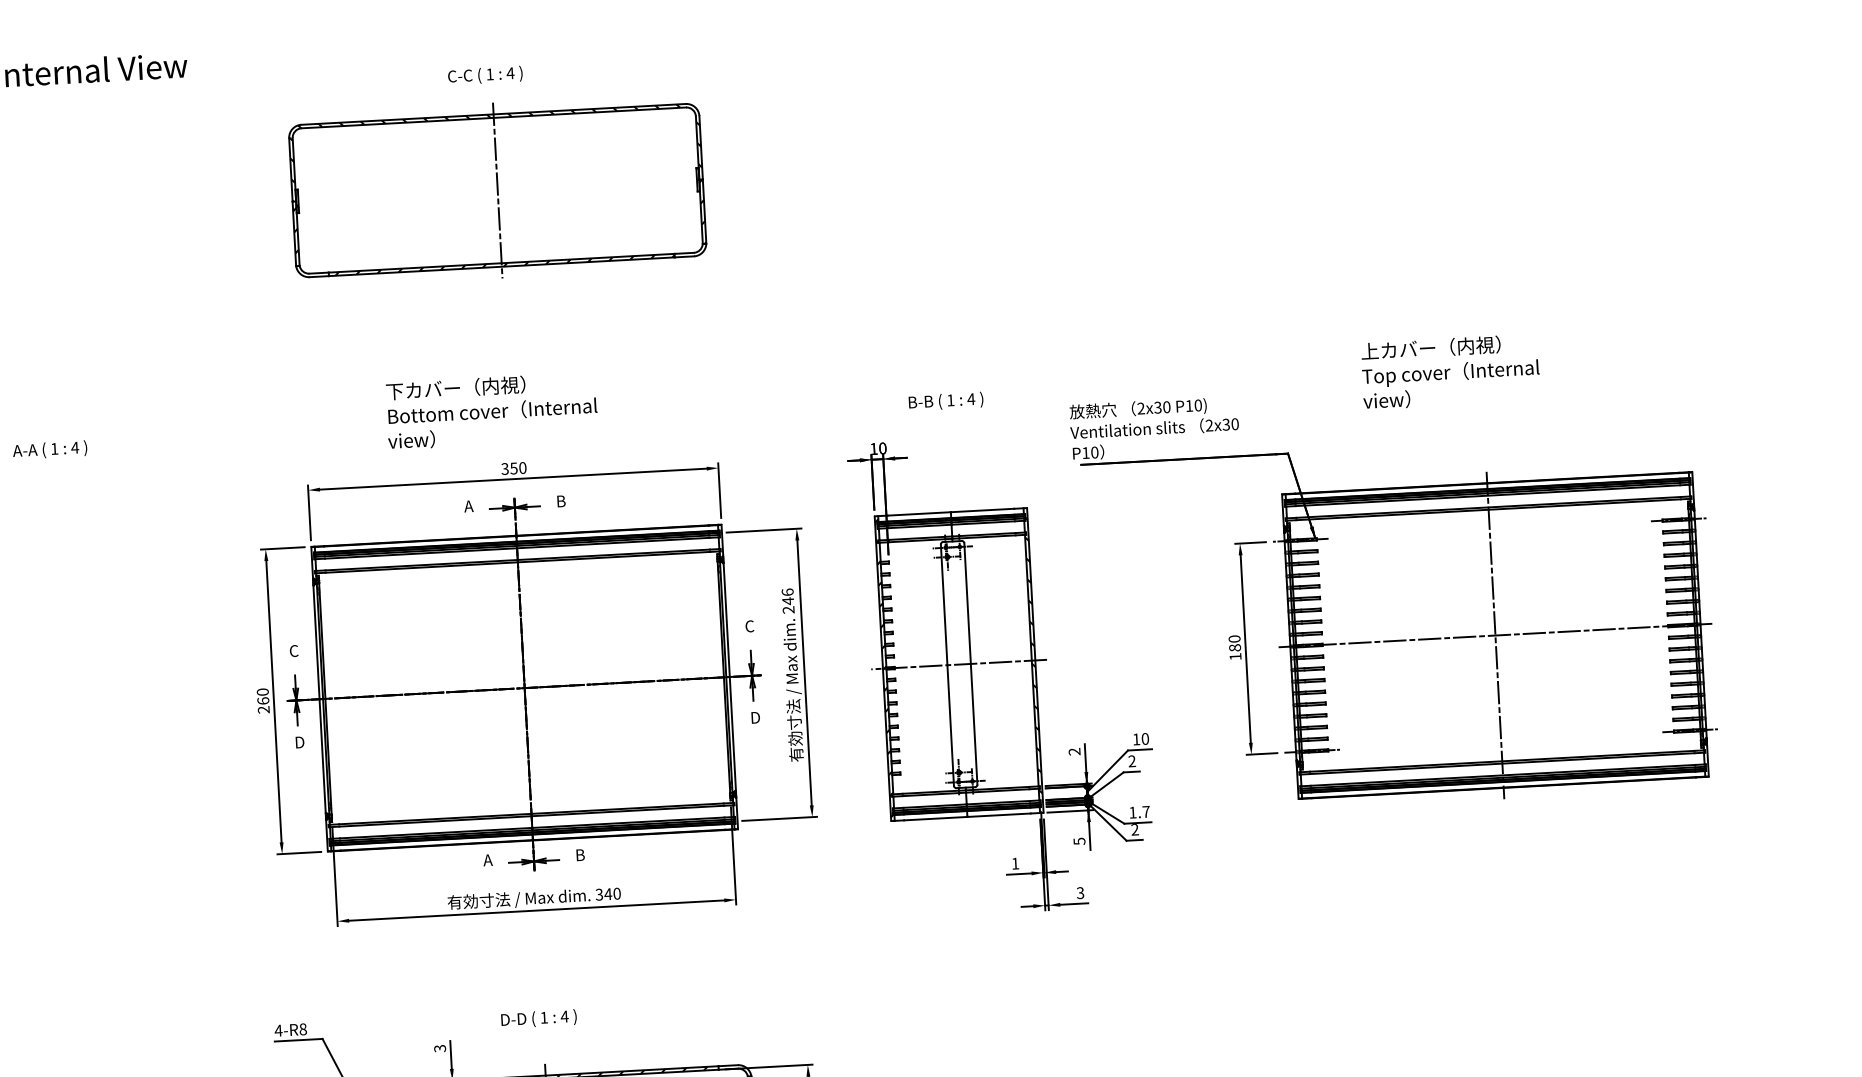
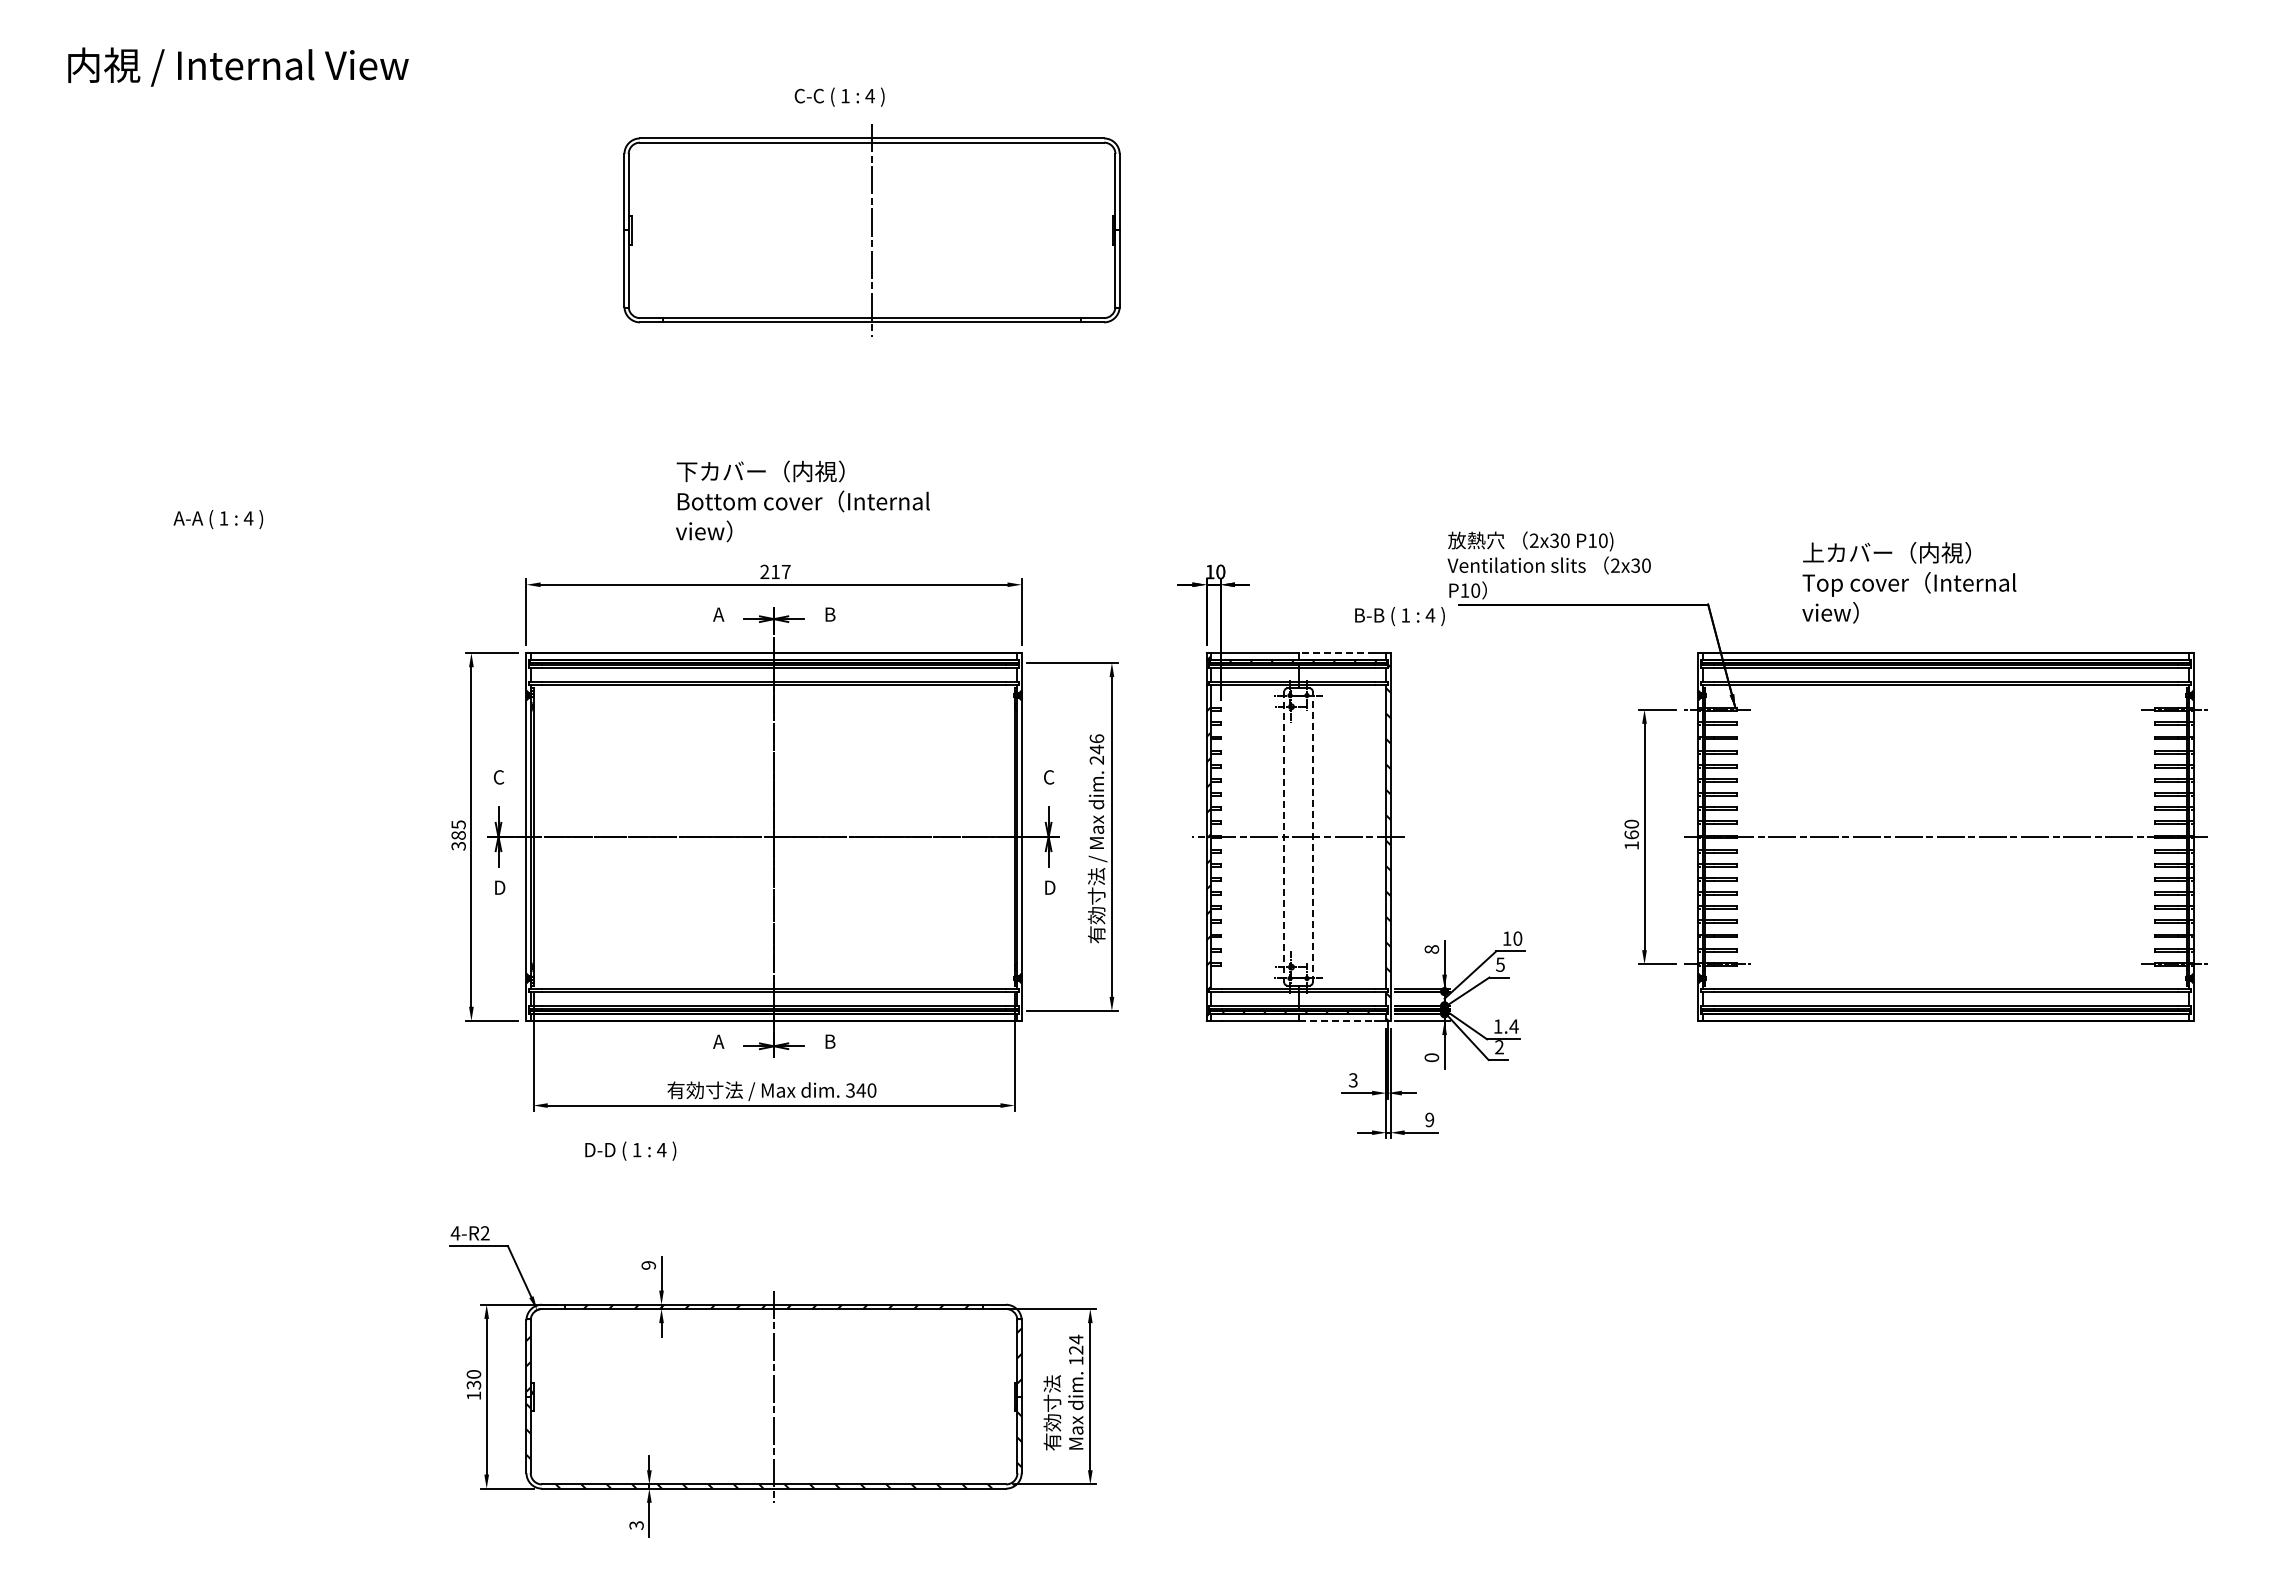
text: (485, 75) -> (839, 96), moved
part: (497, 190) -> (871, 230), moved
text: (1450, 371) -> (1909, 582), moved
text: (945, 401) -> (1399, 616), moved
text: (491, 411) -> (802, 501), moved
text: (513, 468) -> (775, 571), 350 -> 217
line: (982, 510) -> (1336, 653), solid -> dashed
line: (1495, 635) -> (1945, 836), removed
text: (1234, 647) -> (1631, 834), 180 -> 160
line: (970, 664) -> (1312, 837), solid -> dashed
line: (947, 665) -> (1284, 837), solid -> dashed
text: (263, 701) -> (458, 835), 260 -> 385
text: (1074, 751) -> (1431, 949), 2 -> 8
text: (1132, 761) -> (1500, 964), 2 -> 5
text: (1145, 811) -> (1513, 1026), 1.7 -> 1.4
line: (999, 814) -> (1337, 1020), solid -> dashed
text: (1079, 841) -> (1431, 1057), 5 -> 0
text: (1014, 863) -> (1352, 1080), 1 -> 3
text: (1080, 893) -> (1429, 1120), 3 -> 9
text: (538, 1018) -> (630, 1150), moved
text: (302, 1029) -> (484, 1233), 4-R8 -> 4-R2
text: (439, 1048) -> (648, 1265), 3 -> 9

